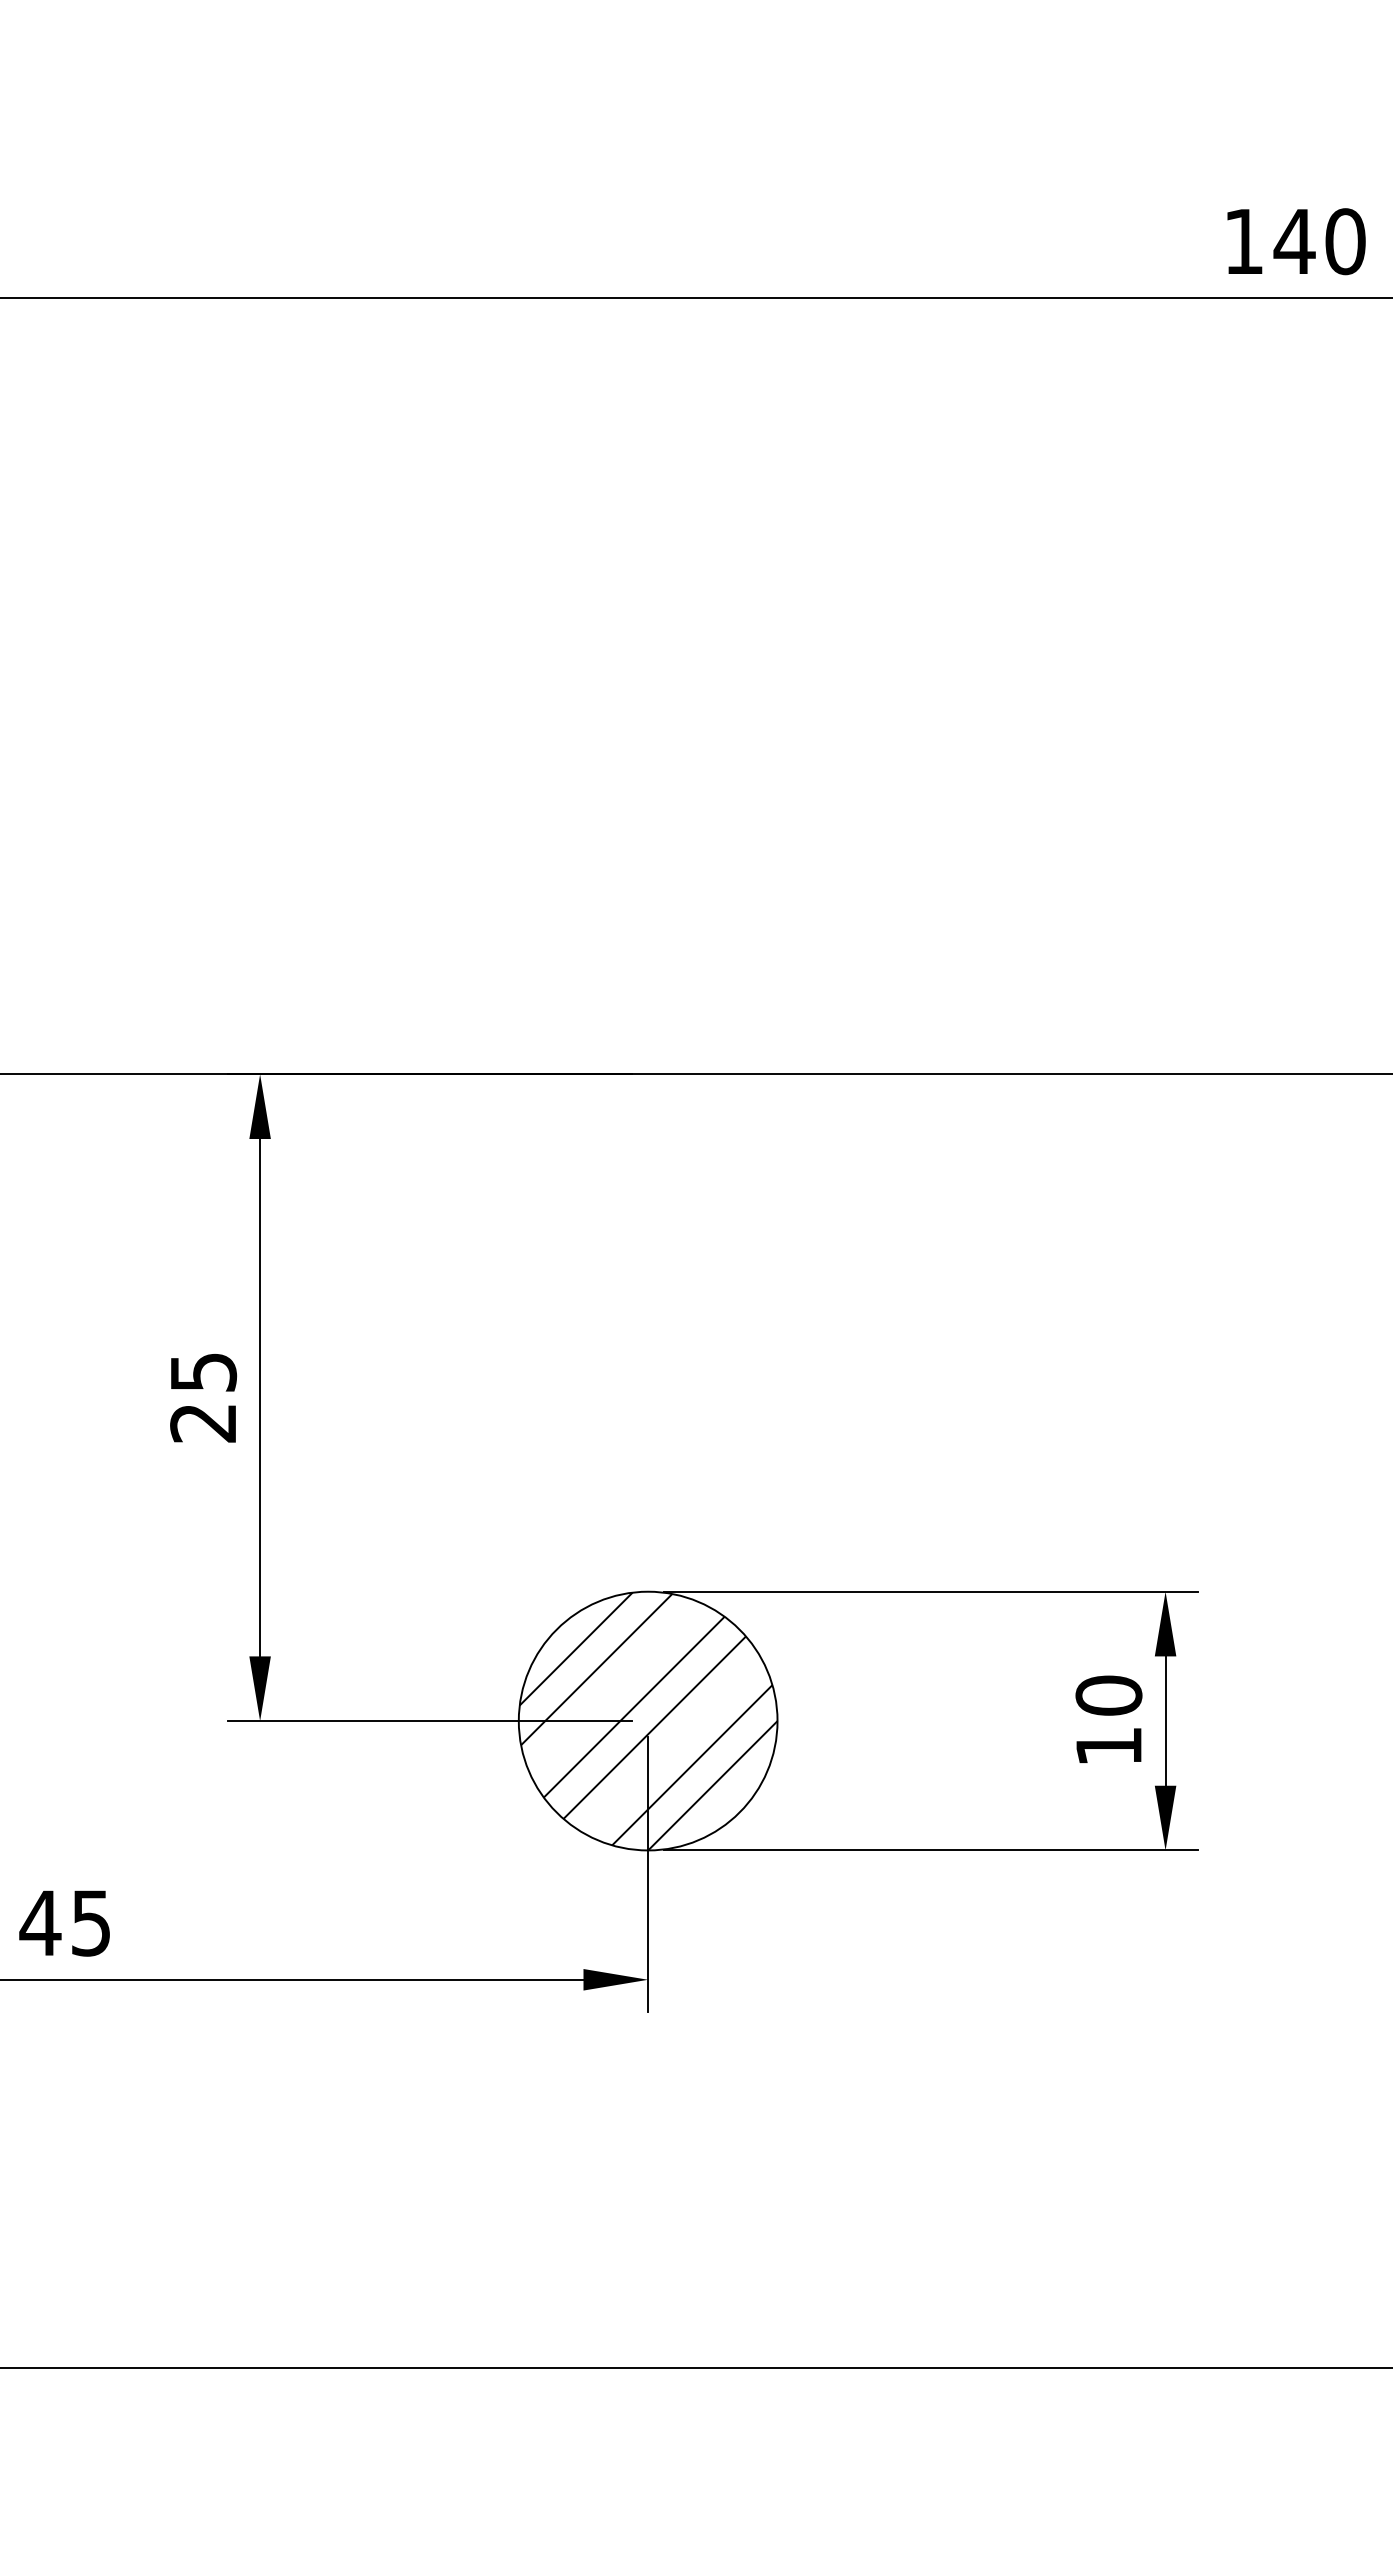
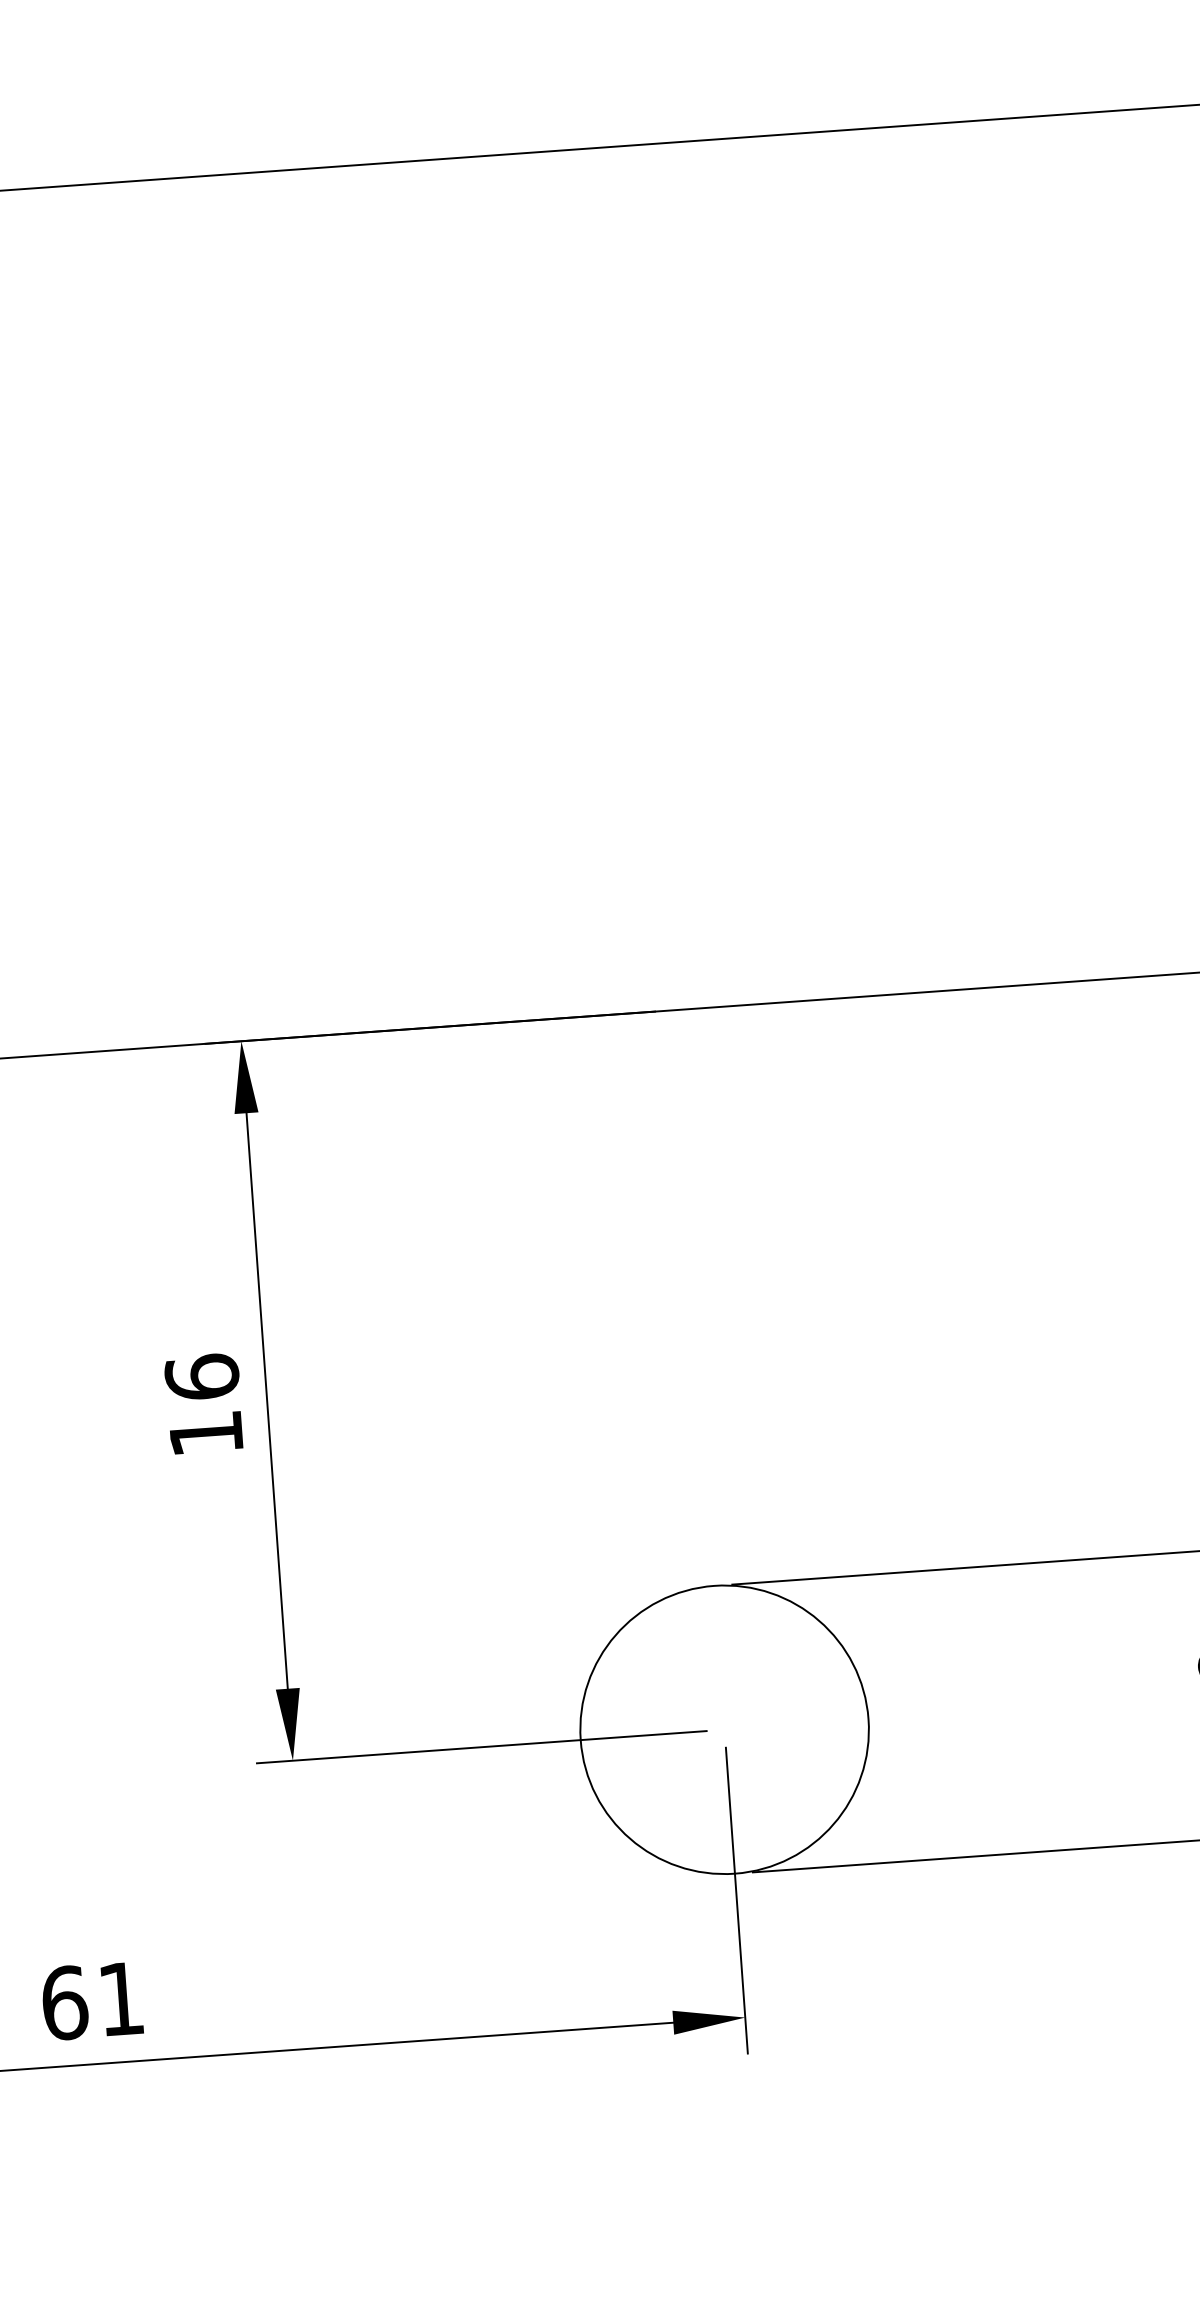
text: (203, 1397) -> (204, 1405), 25 -> 16
hatch: (648, 1721) -> (725, 1730), removed
text: (64, 1922) -> (91, 2000), 45 -> 61

